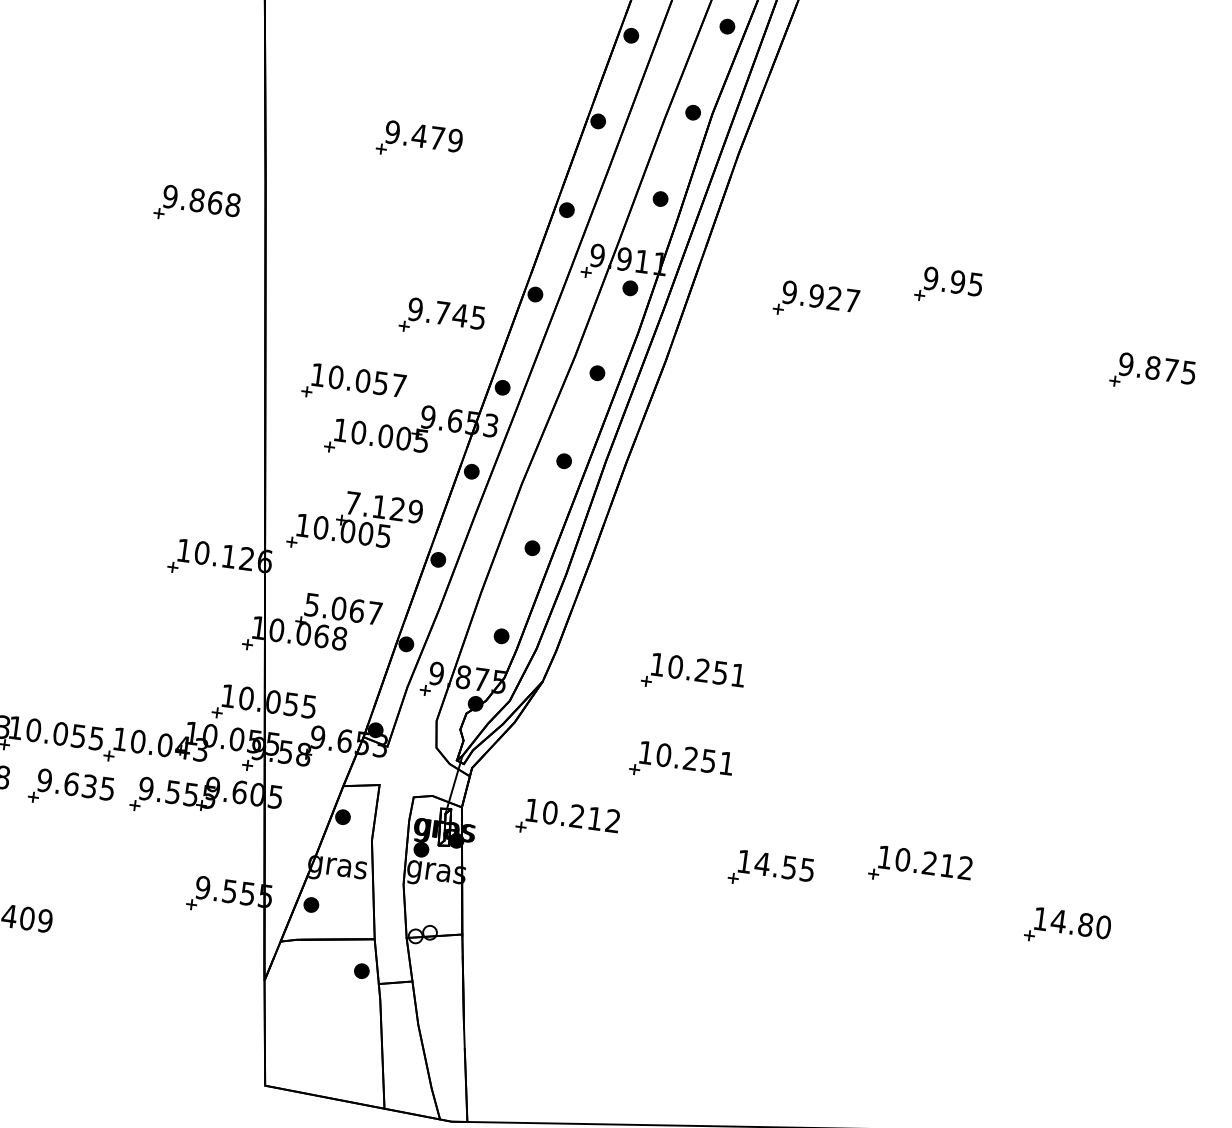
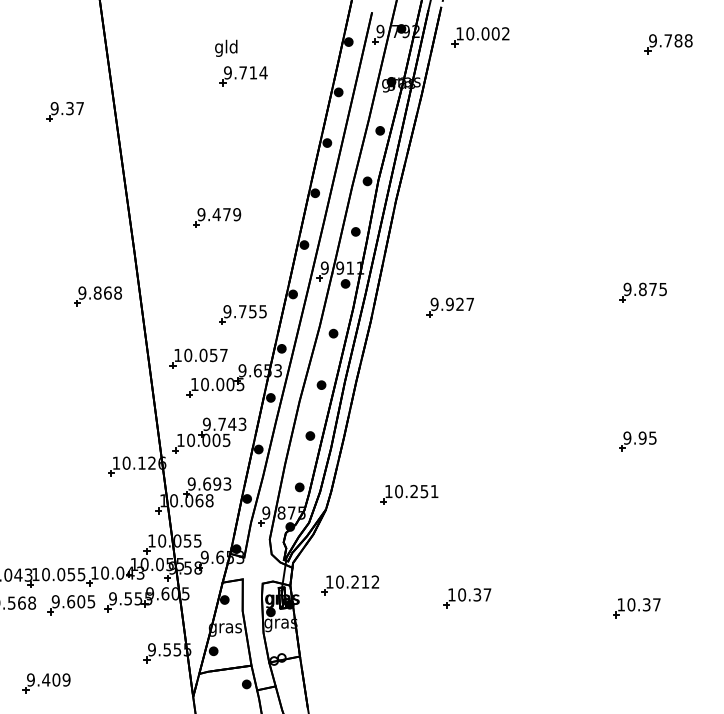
part: (196, 206) -> (97, 296), moved
part: (947, 286) -> (637, 441), moved
part: (815, 301) -> (449, 307), moved
text: (459, 315) -> (252, 311), 9.745 -> 9.755
text: (384, 505) -> (224, 423), 7.129 -> 9.743
text: (343, 608) -> (209, 483), 5.067 -> 9.693
part: (681, 762) -> (409, 544), removed
text: (90, 786) -> (81, 601), 9.635 -> 9.605
text: (784, 866) -> (474, 594), 14.55 -> 10.37
part: (920, 868) -> (550, 585), removed
text: (1080, 923) -> (643, 604), 14.80 -> 10.37

